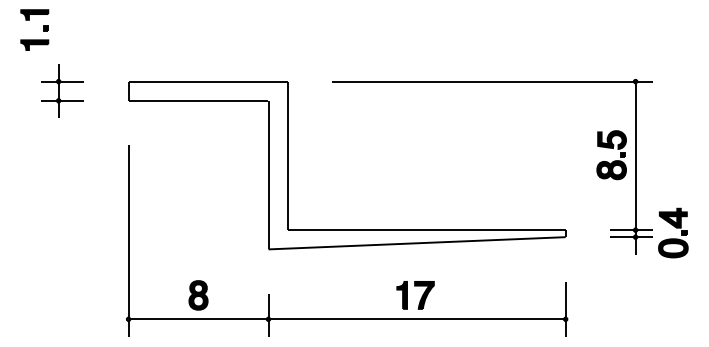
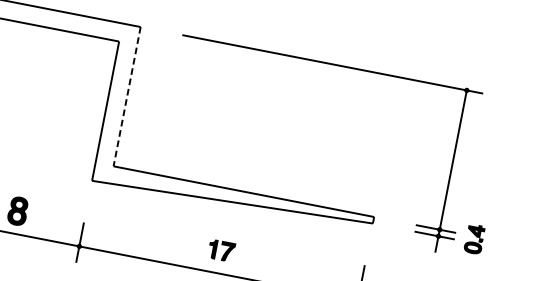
part: (611, 155) -> (430, 155), removed
line: (287, 156) -> (126, 97), solid -> dashed
part: (673, 232) -> (474, 238), size x0.6
part: (415, 295) -> (221, 250), size x0.7

